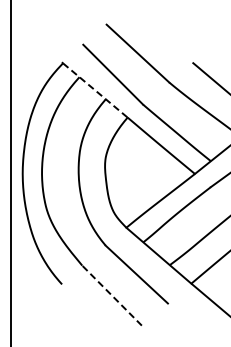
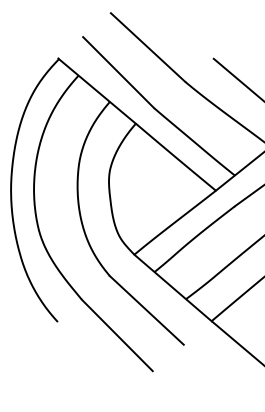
line: (95, 90) -> (97, 91), dashed -> solid
line: (111, 295) -> (116, 335), dashed -> solid

